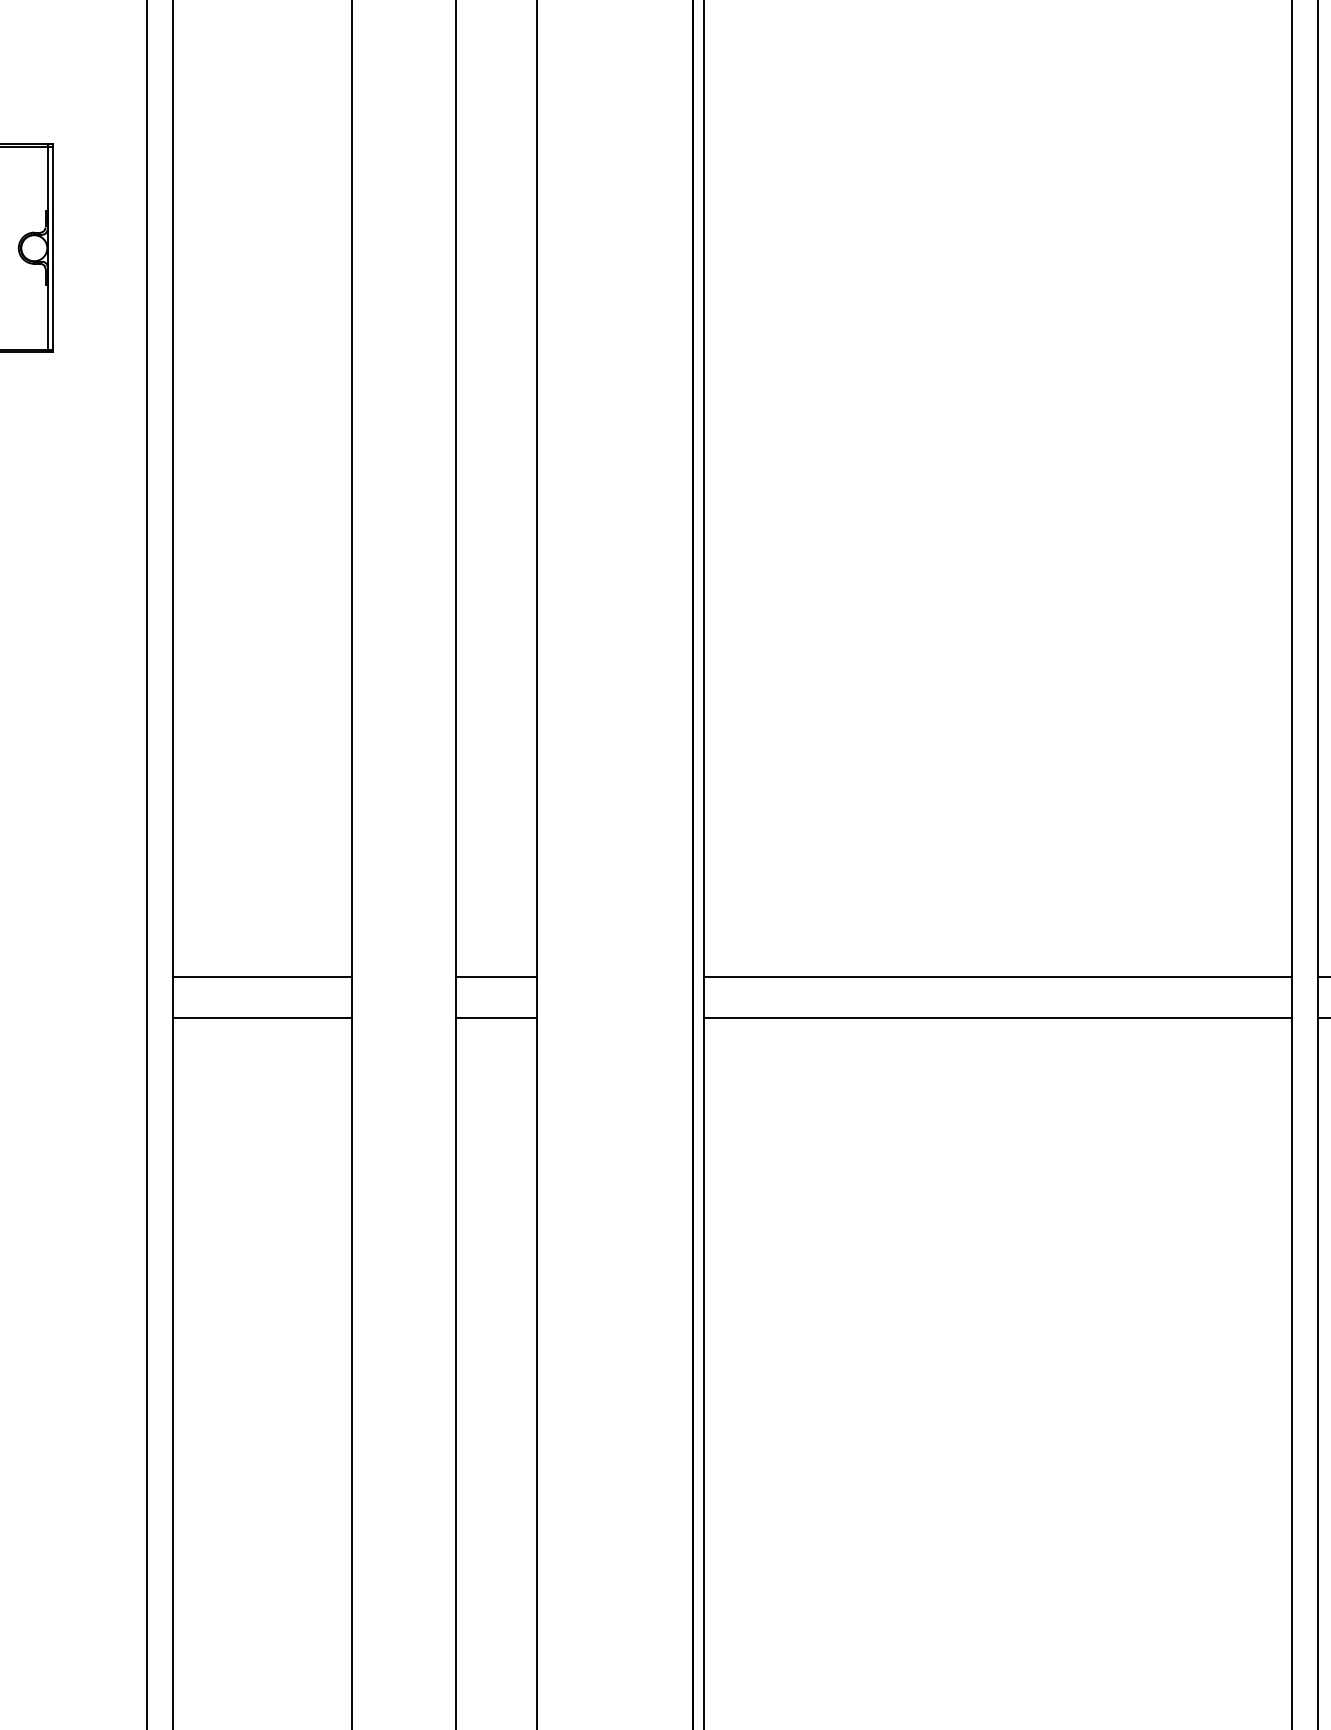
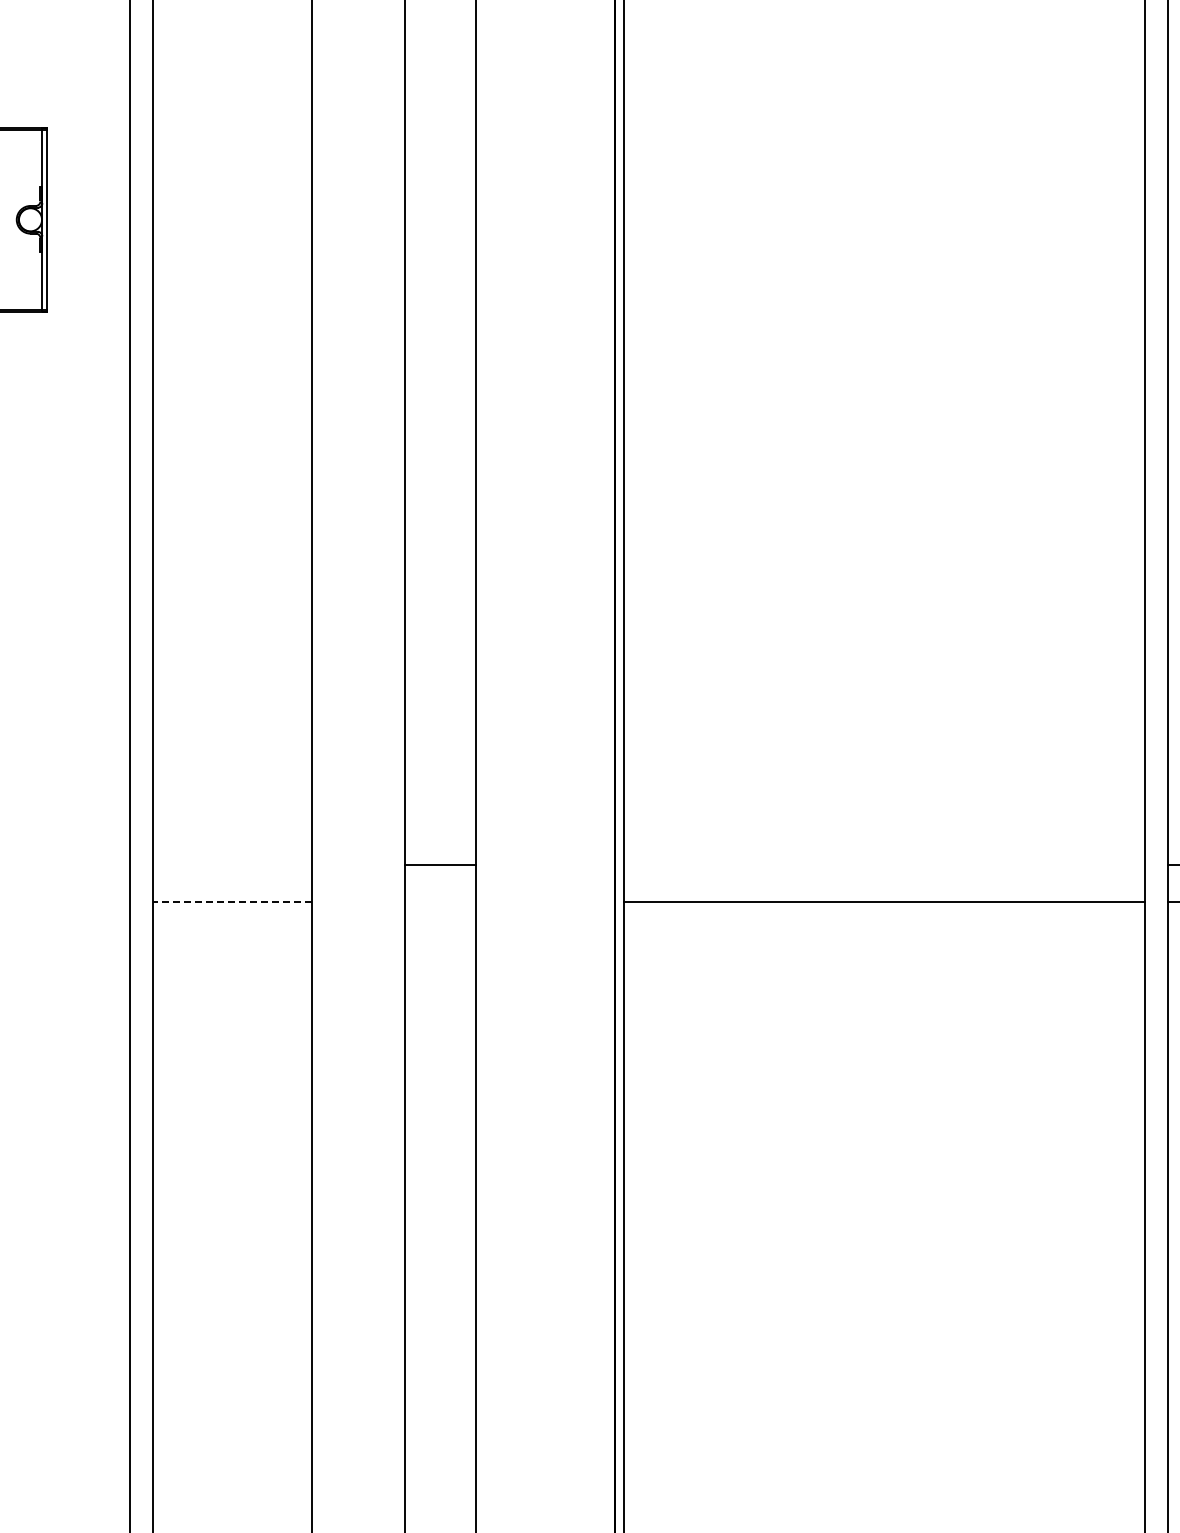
line: (262, 976) -> (232, 865), removed
line: (997, 976) -> (884, 865), removed
line: (262, 1018) -> (232, 902), solid -> dashed
line: (496, 1018) -> (440, 902), removed

